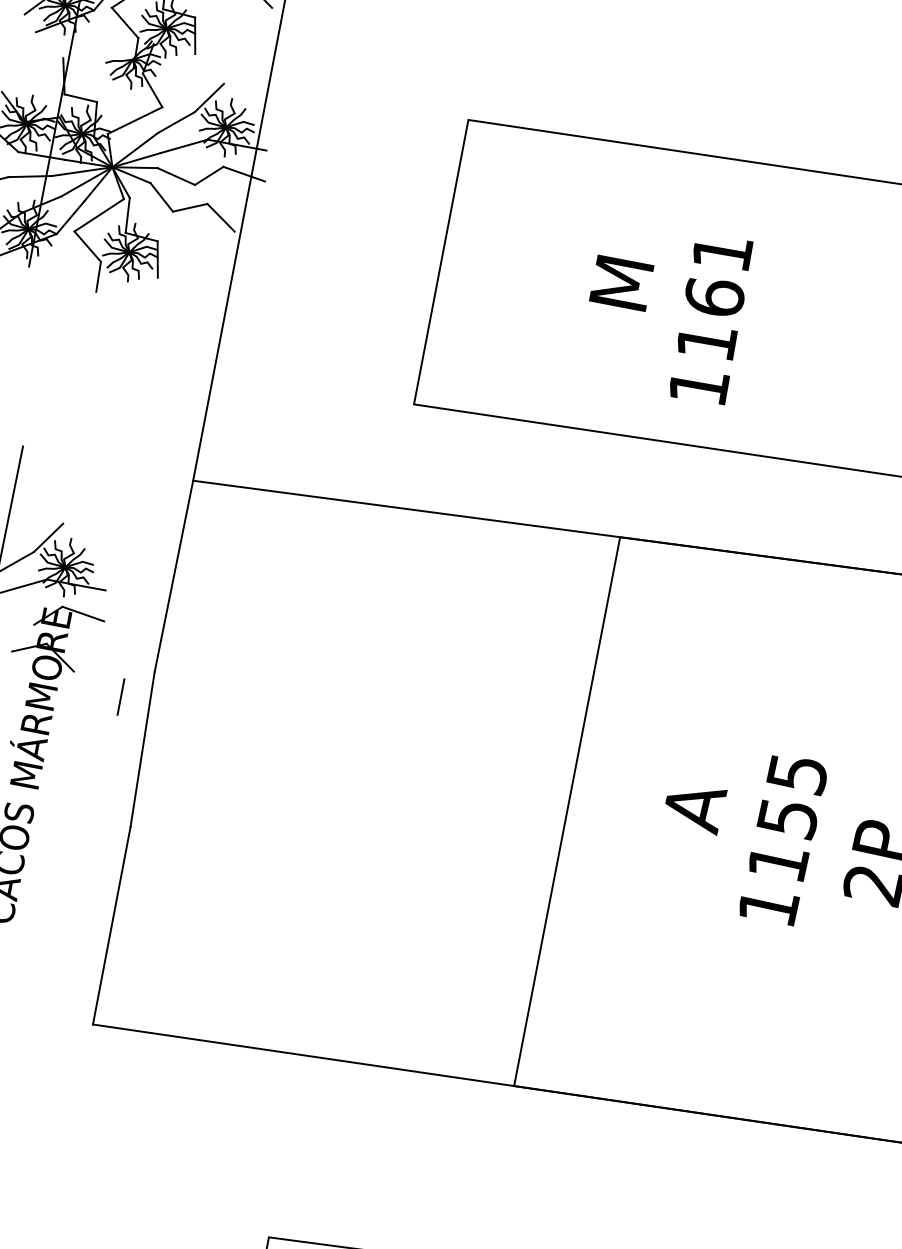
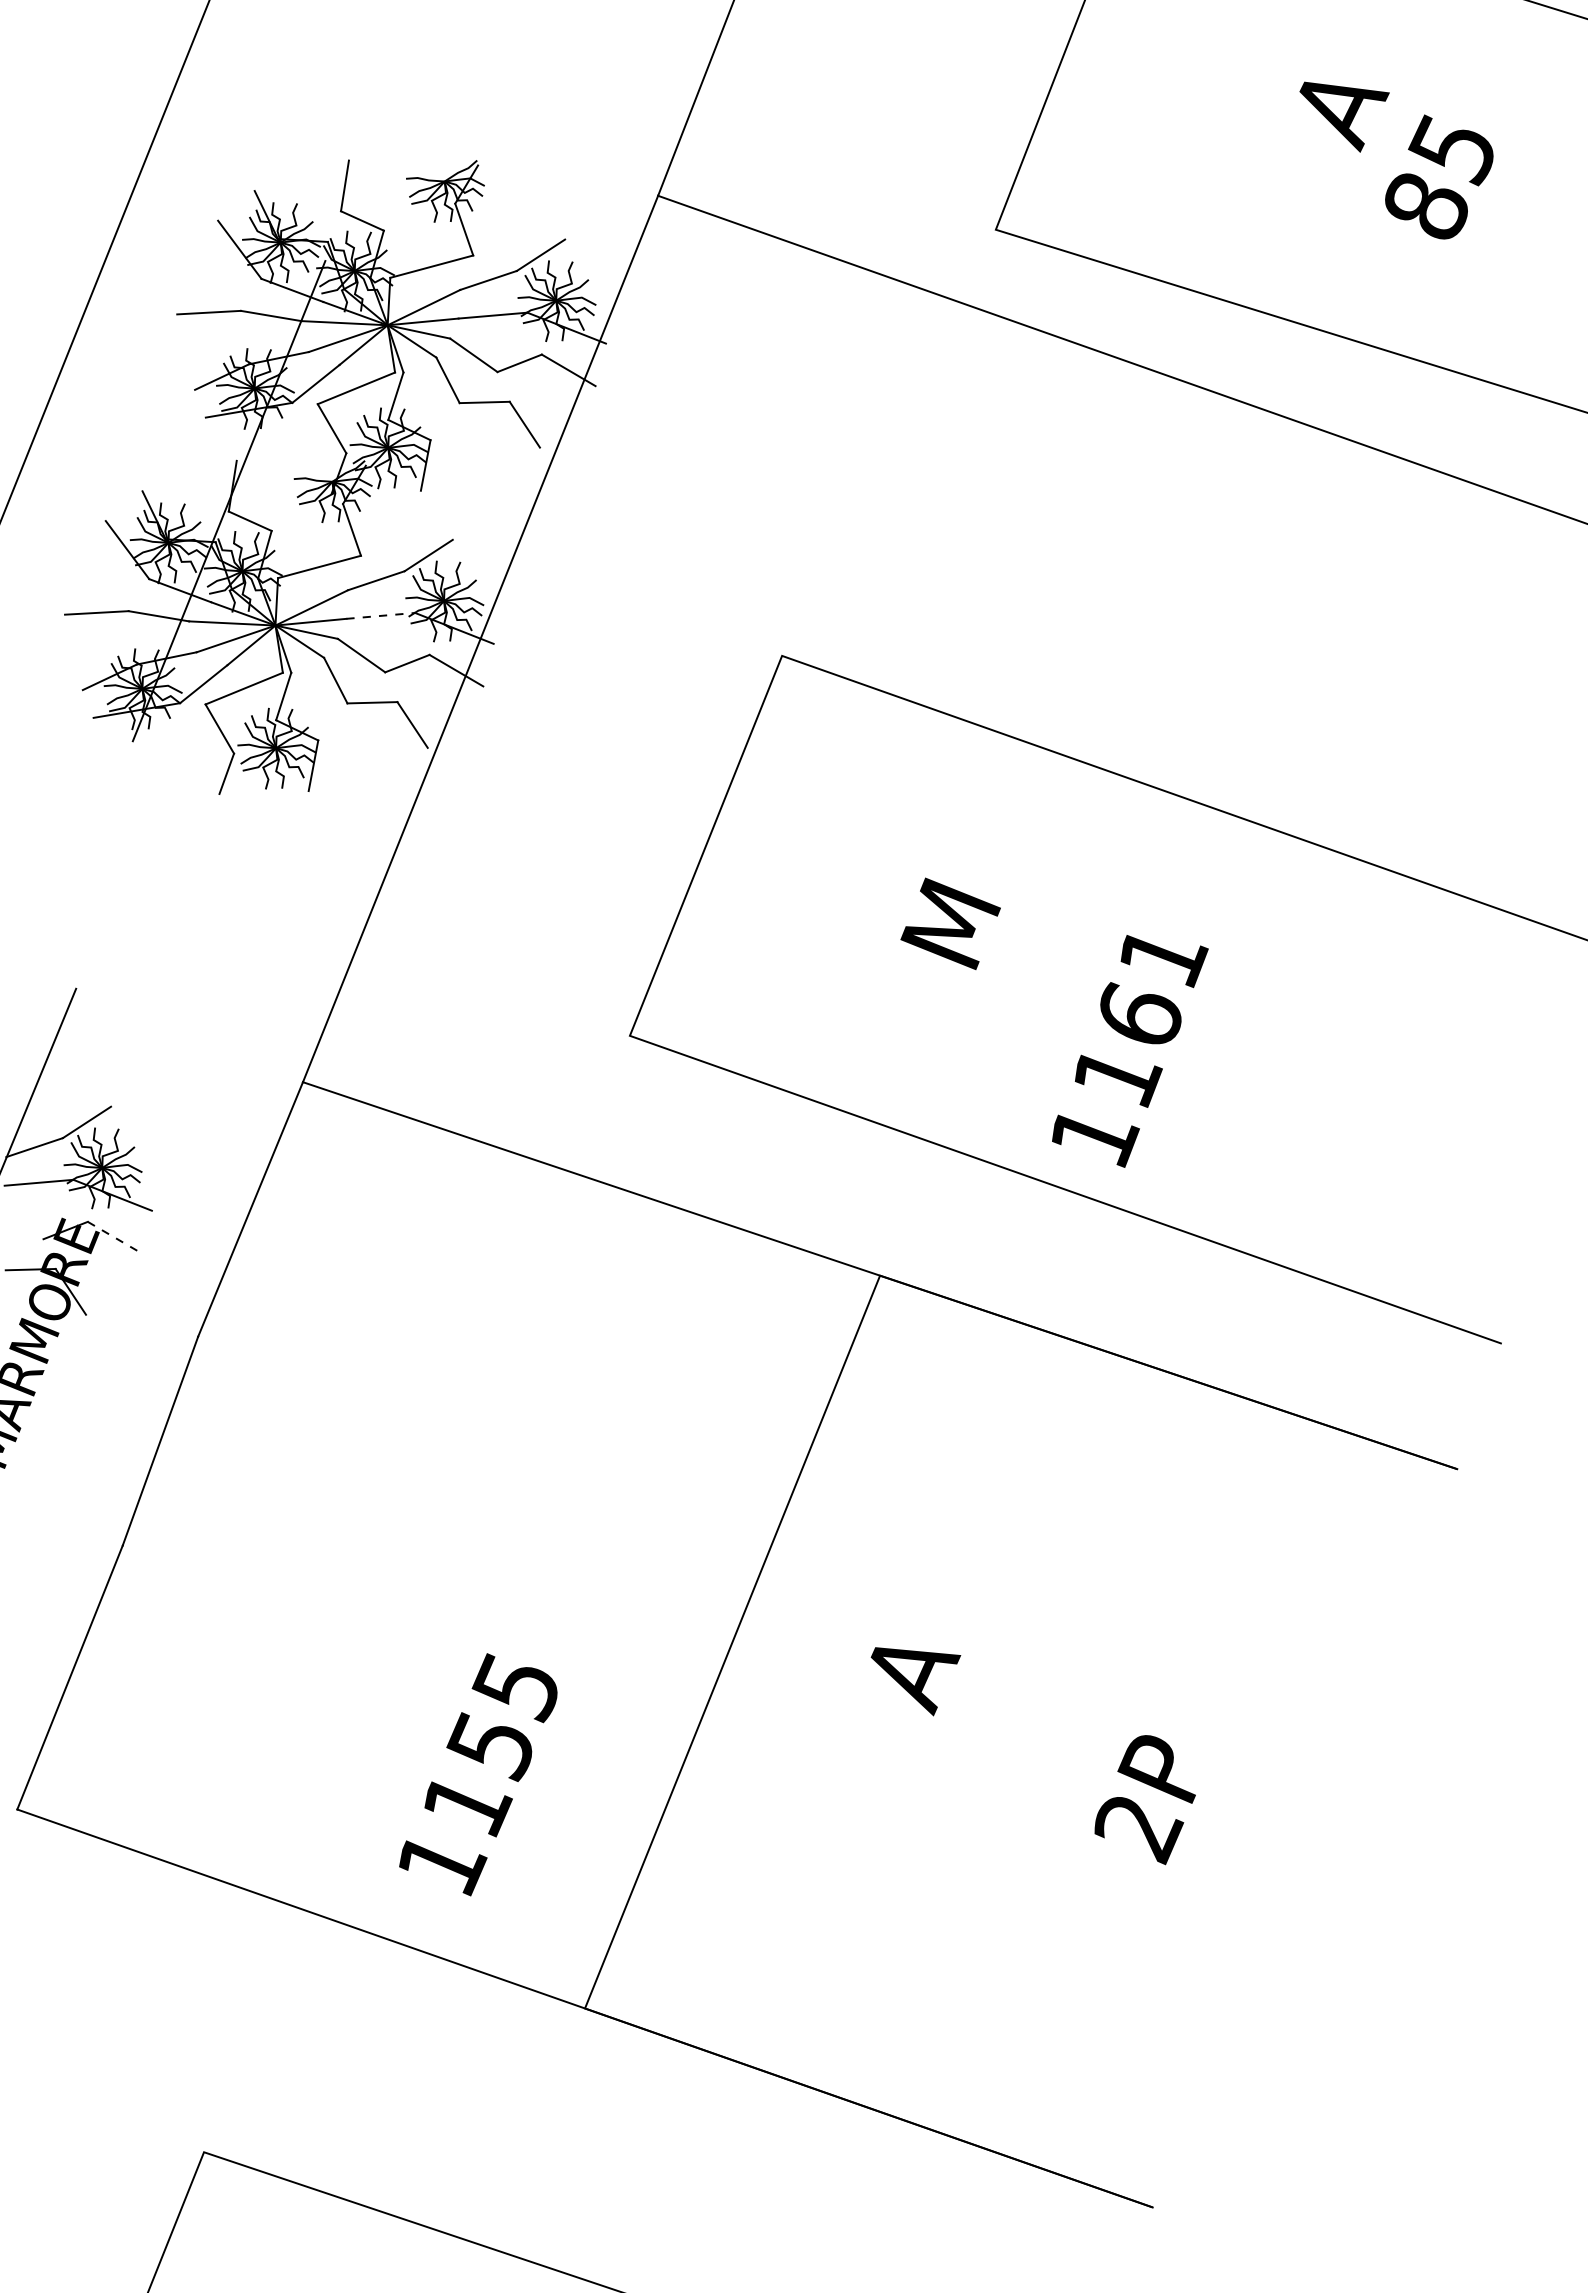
line: (184, 146) -> (380, 615), solid -> dashed
text: (713, 323) -> (1130, 1051), moved
line: (83, 613) -> (115, 1237), solid -> dashed
line: (120, 696) -> (144, 1362), removed
text: (782, 840) -> (478, 1774), moved

